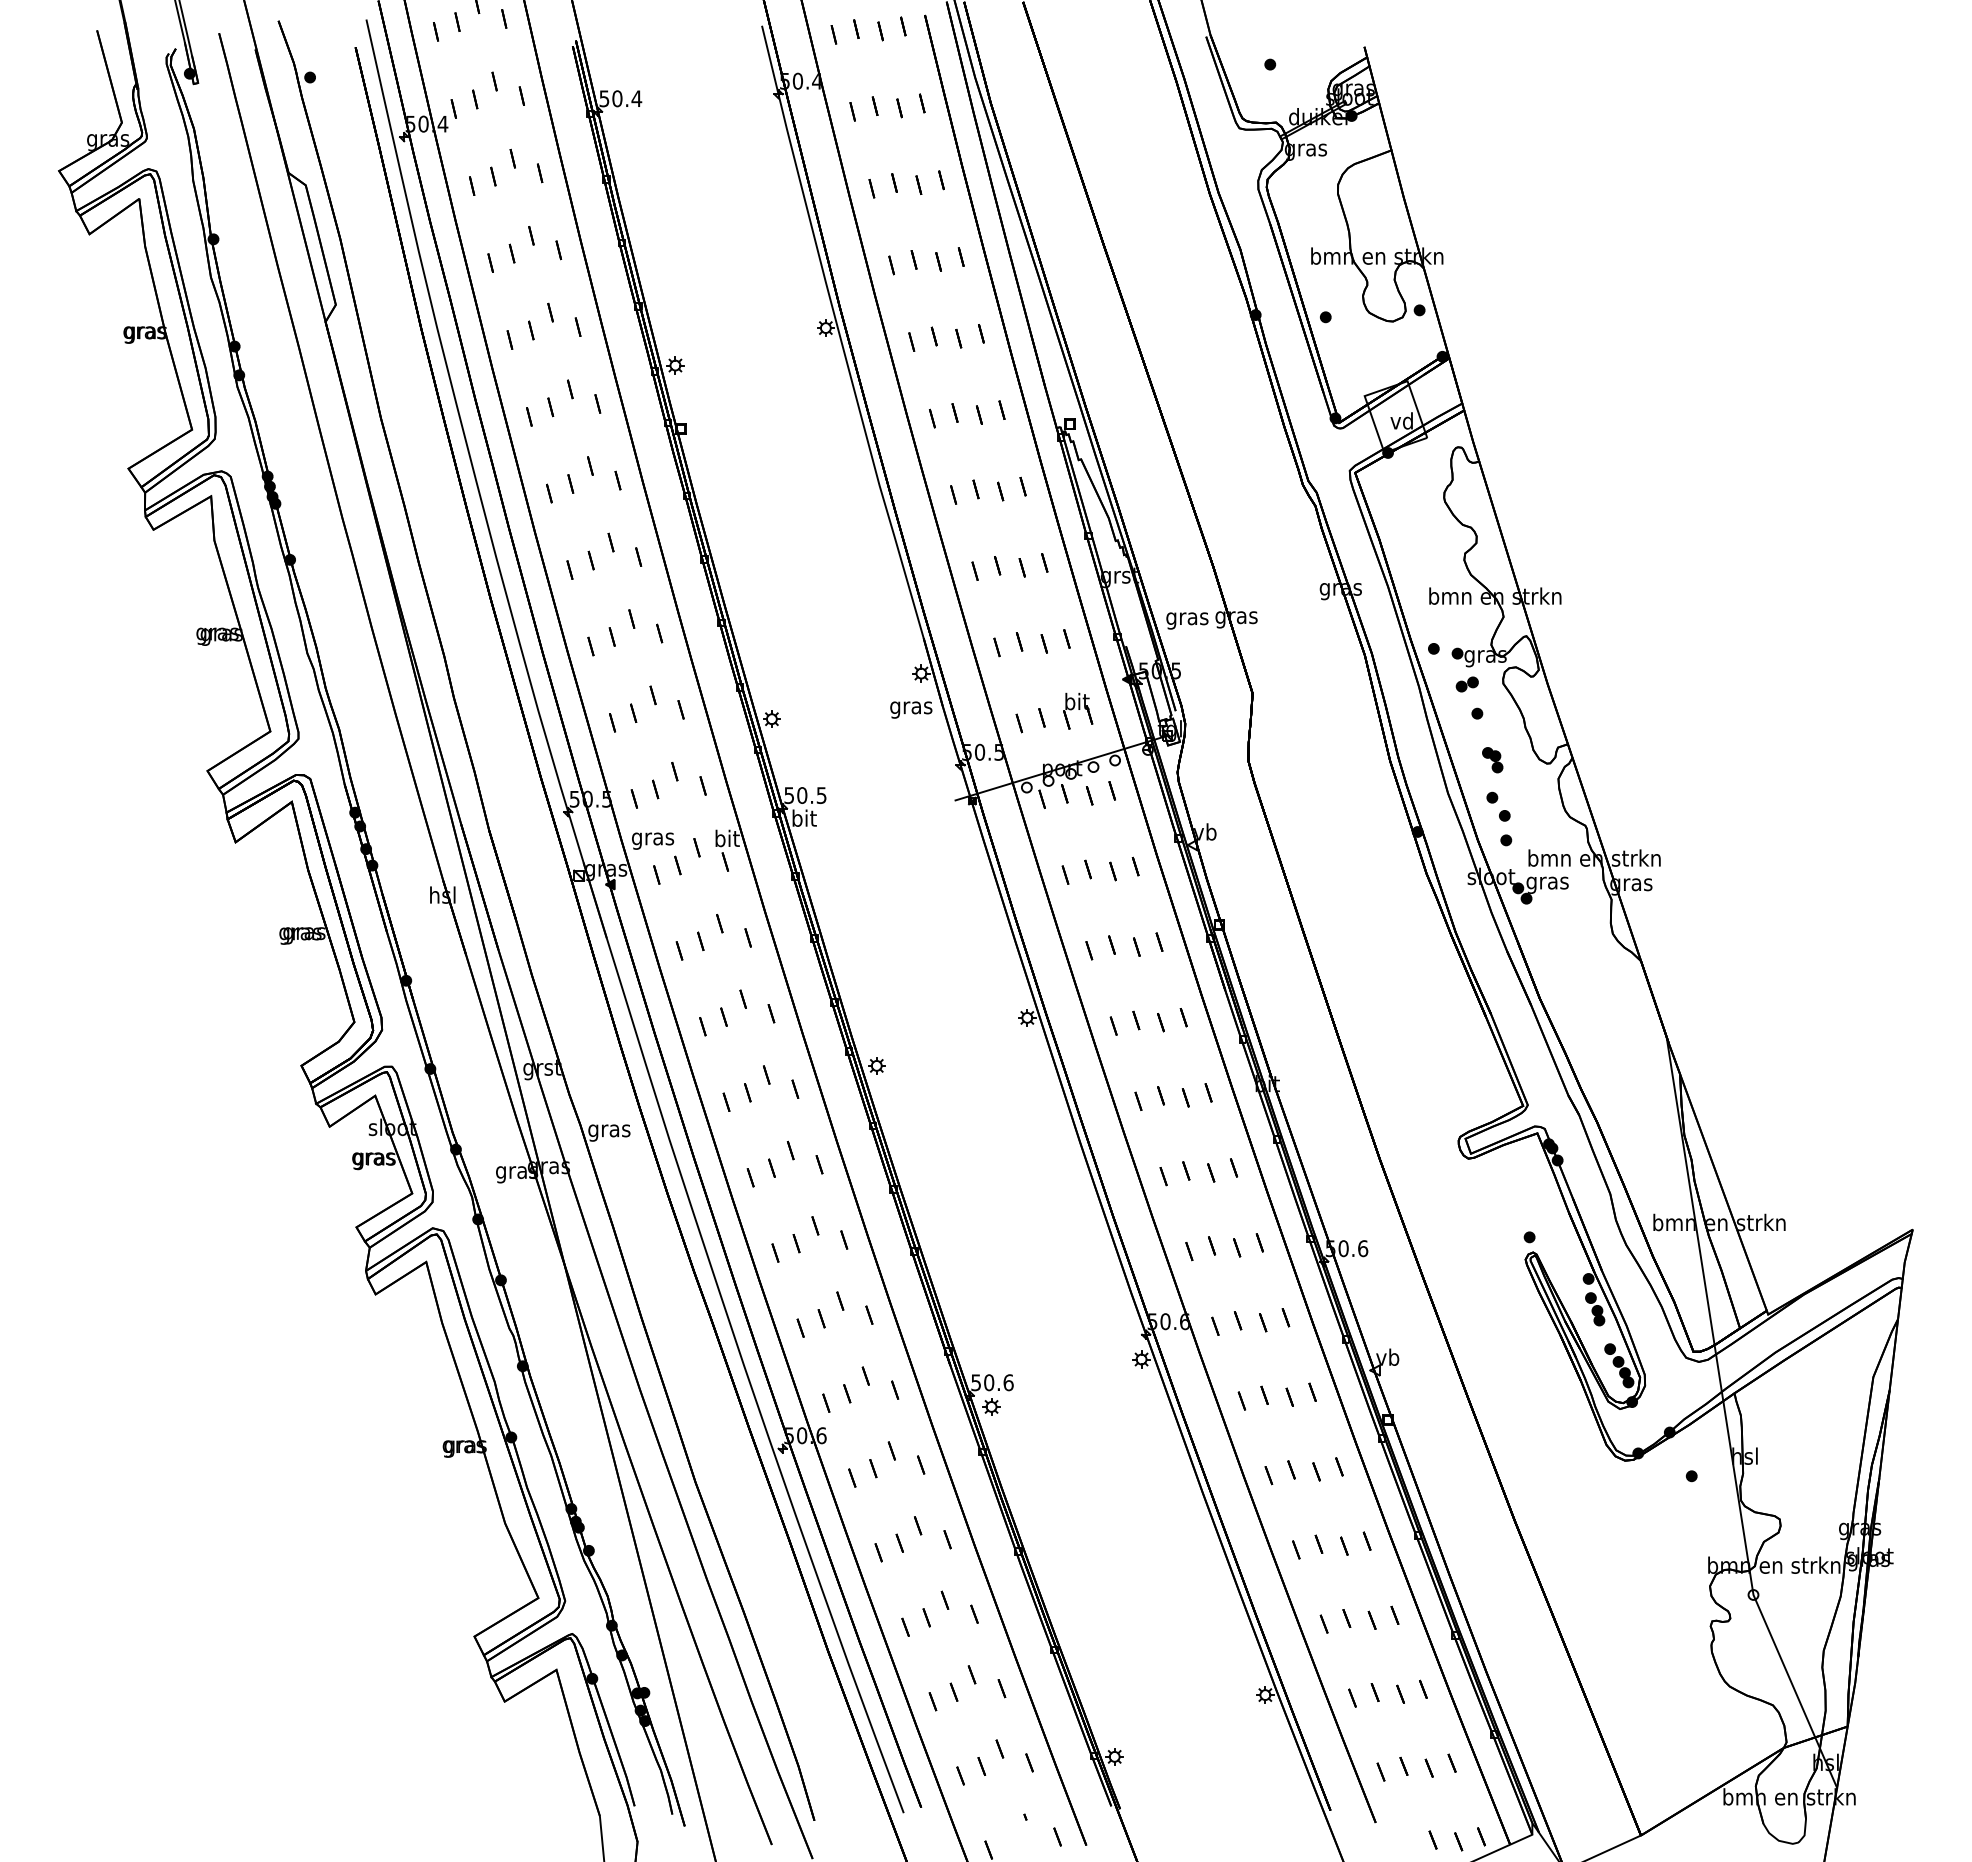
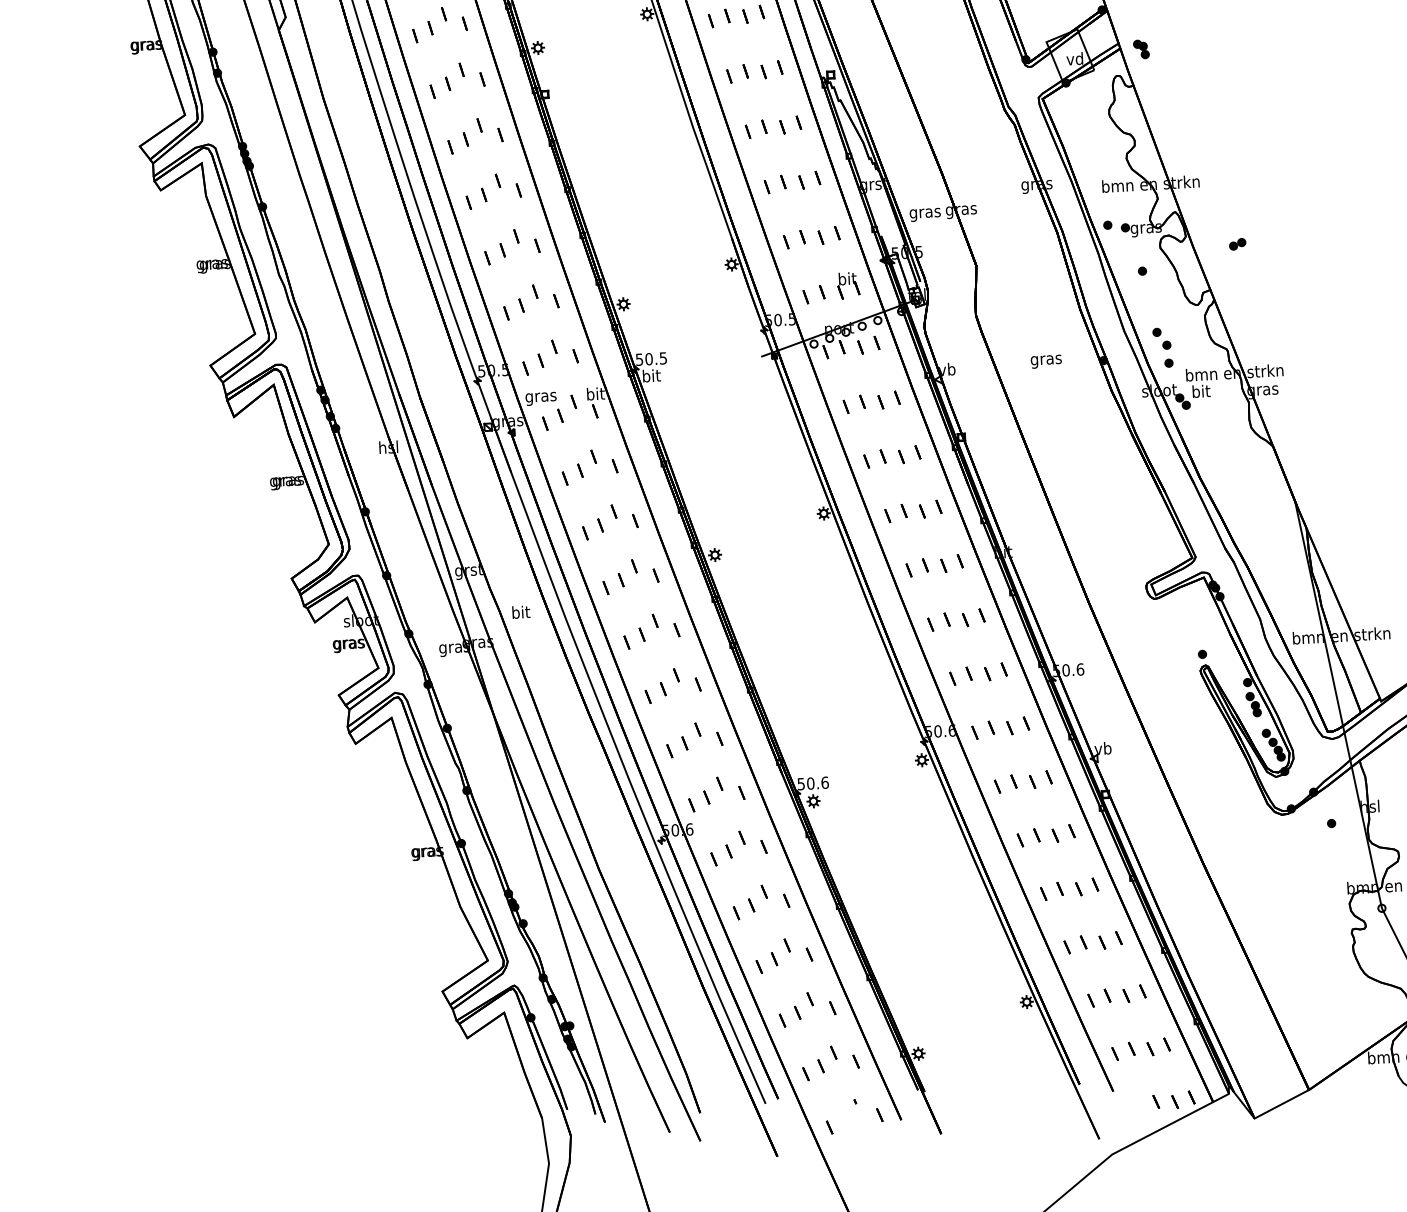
part: (1466, 684) -> (1237, 244), moved
text: (911, 709) -> (1046, 361), moved
part: (1492, 760) -> (1141, 49), moved
text: (1547, 882) -> (1201, 392), gras -> bit
text: (609, 1130) -> (521, 613), gras -> bit

